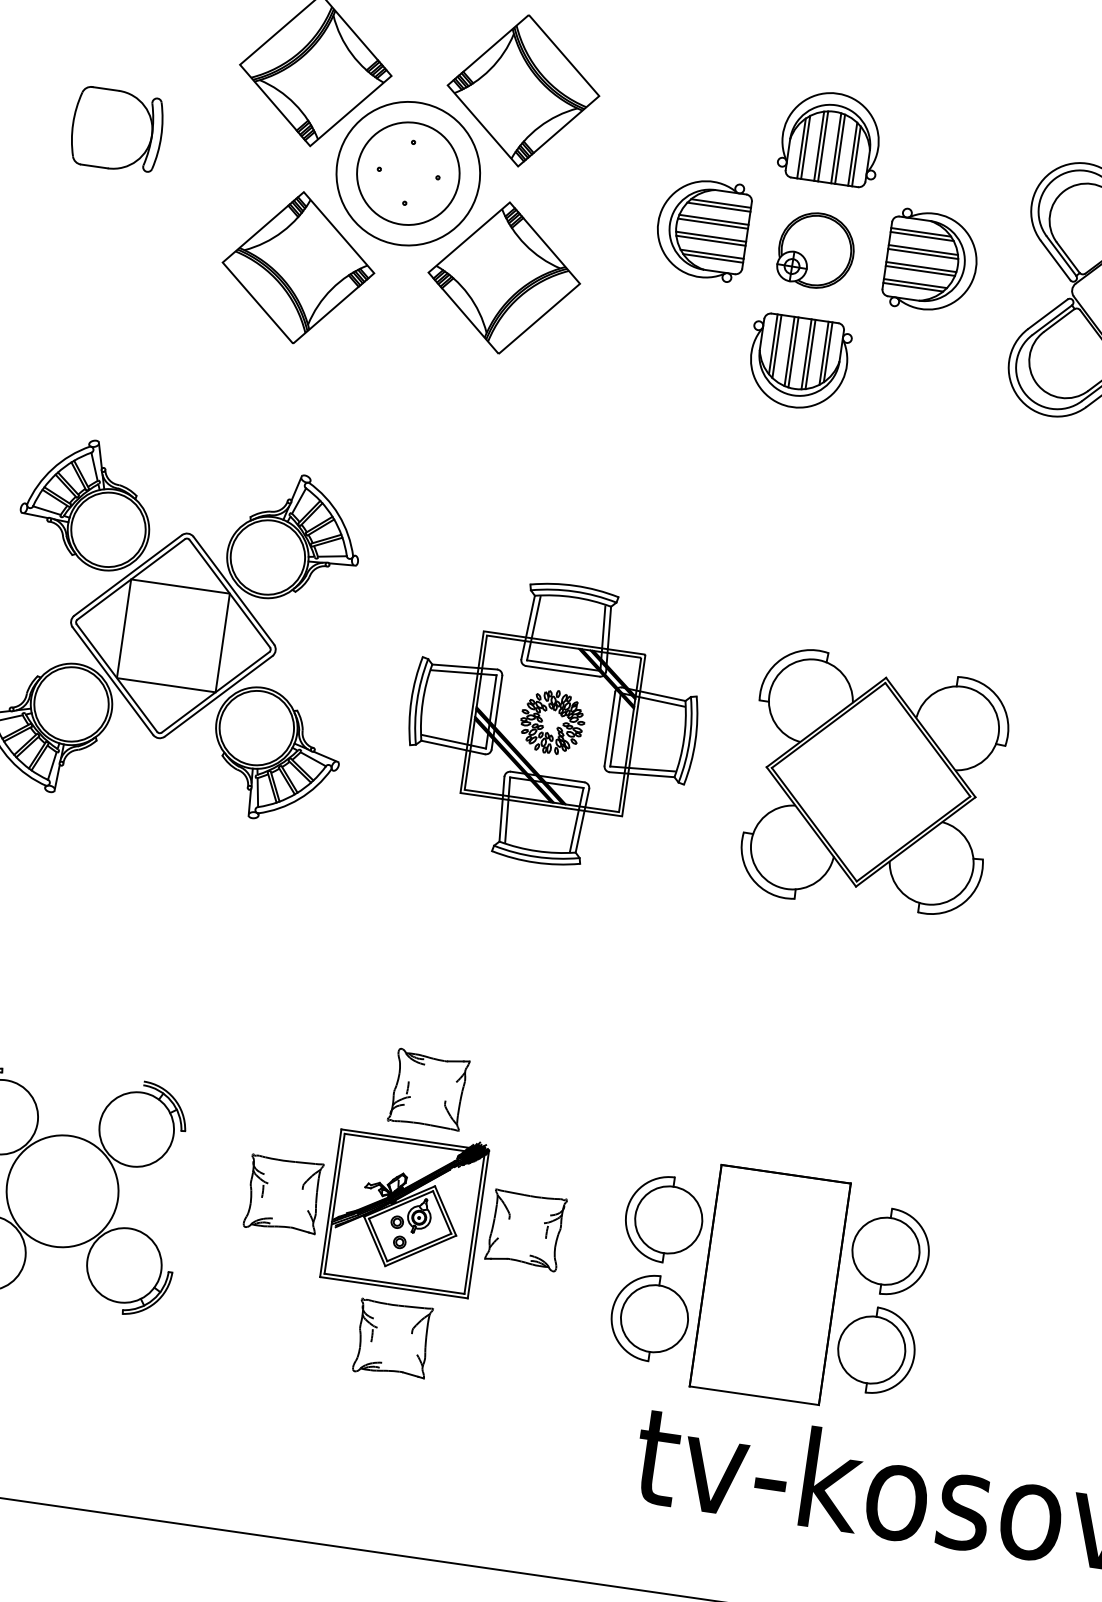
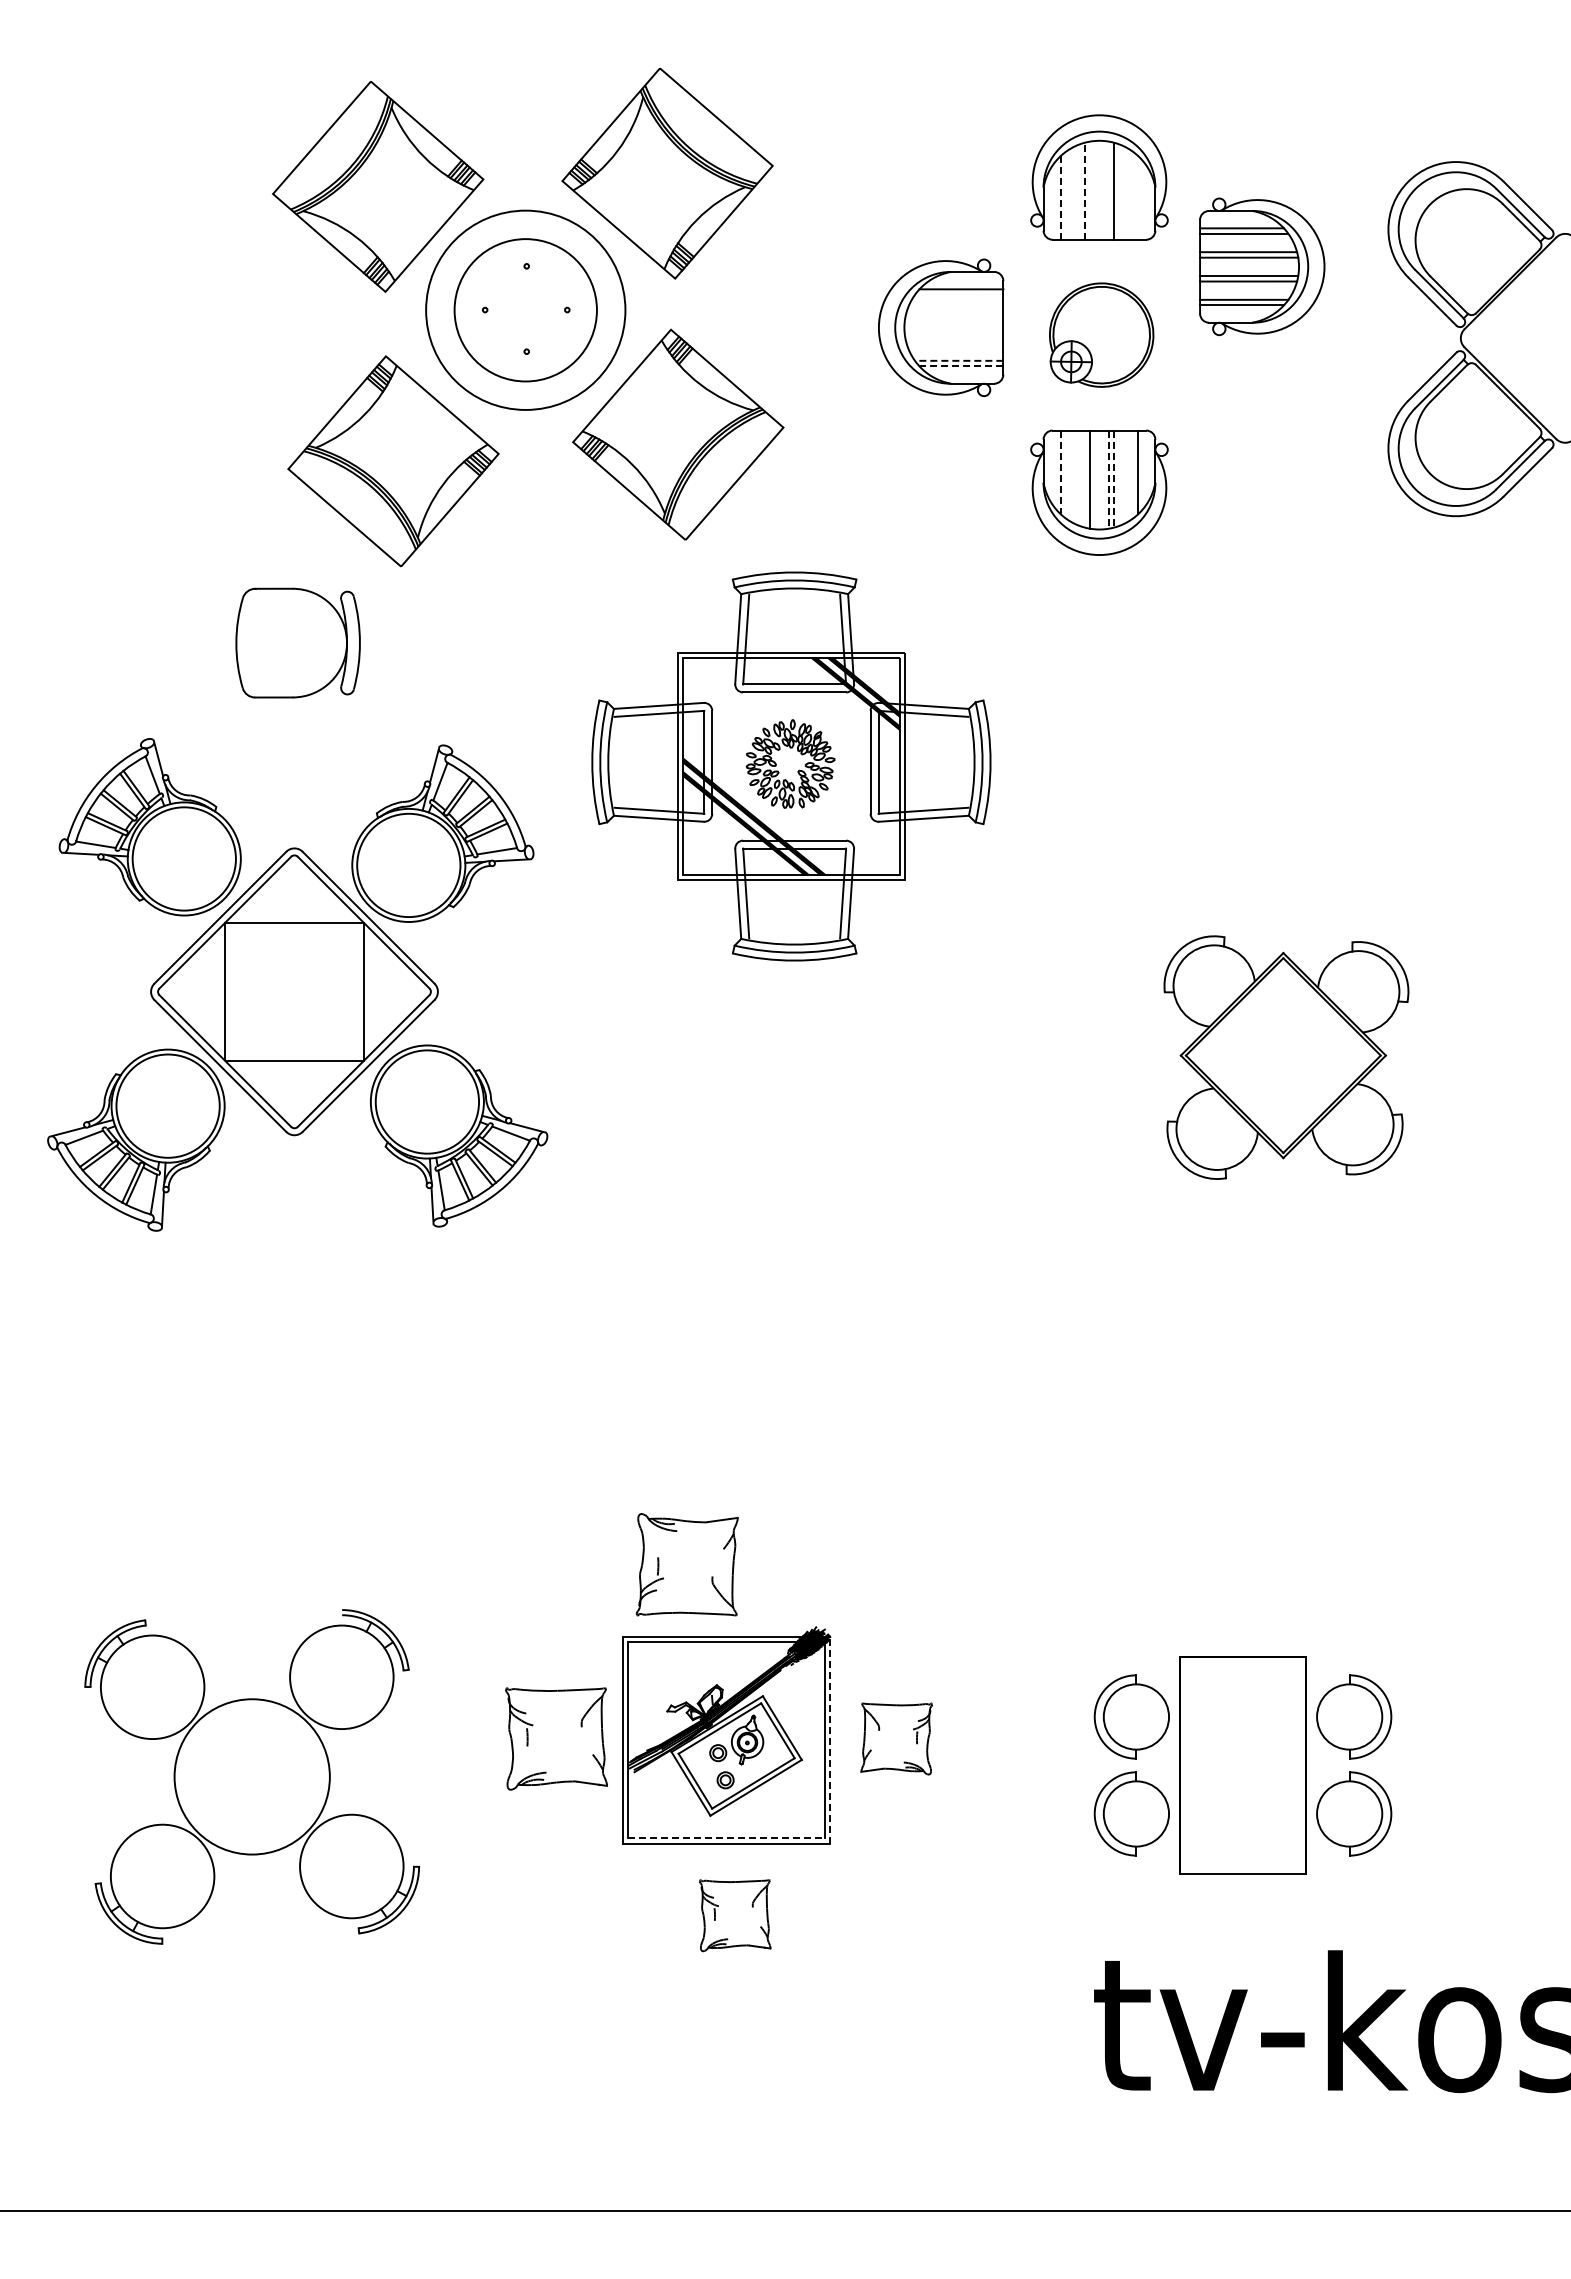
part: (116, 129) -> (297, 642), moved
line: (818, 146) -> (1084, 191), solid -> dashed
line: (823, 146) -> (1090, 190), removed
line: (805, 147) -> (1066, 195), removed
line: (801, 148) -> (1060, 197), solid -> dashed
line: (836, 148) -> (1108, 190), removed
line: (852, 154) -> (1132, 195), removed
line: (856, 156) -> (1137, 197), removed
line: (718, 206) -> (958, 294), removed
line: (713, 220) -> (954, 313), removed
line: (713, 223) -> (954, 318), removed
line: (711, 237) -> (954, 337), removed
line: (710, 240) -> (954, 342), removed
line: (711, 253) -> (958, 360), solid -> dashed
line: (713, 258) -> (961, 366), solid -> dashed
part: (931, 261) -> (1262, 266), moved
line: (772, 344) -> (1060, 472), solid -> dashed
line: (777, 346) -> (1066, 474), removed
line: (789, 351) -> (1084, 478), removed
line: (824, 353) -> (1132, 474), removed
line: (806, 354) -> (1108, 480), solid -> dashed
line: (810, 354) -> (1114, 479), solid -> dashed
part: (553, 723) -> (791, 766), moved
part: (873, 784) -> (1286, 1057), size x0.7
part: (428, 1089) -> (686, 1564), moved
line: (478, 1224) -> (830, 1740), solid -> dashed
part: (525, 1230) -> (896, 1738), size x0.7
line: (395, 1284) -> (727, 1838), solid -> dashed
part: (769, 1284) -> (1242, 1765), size x0.7
part: (392, 1339) -> (734, 1915), size x0.7

